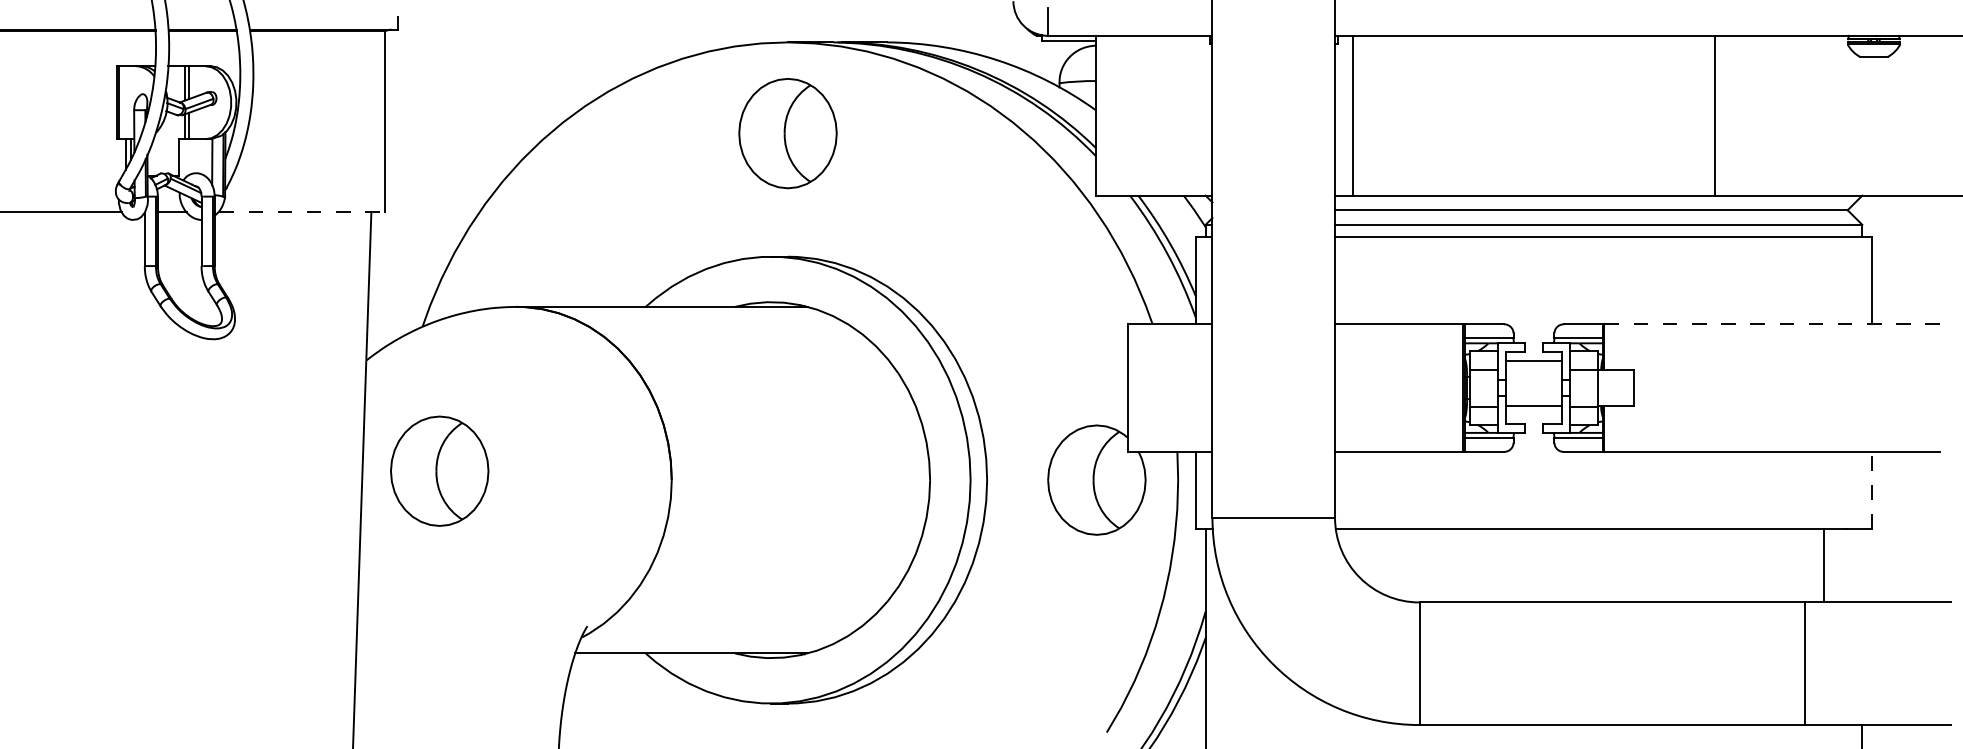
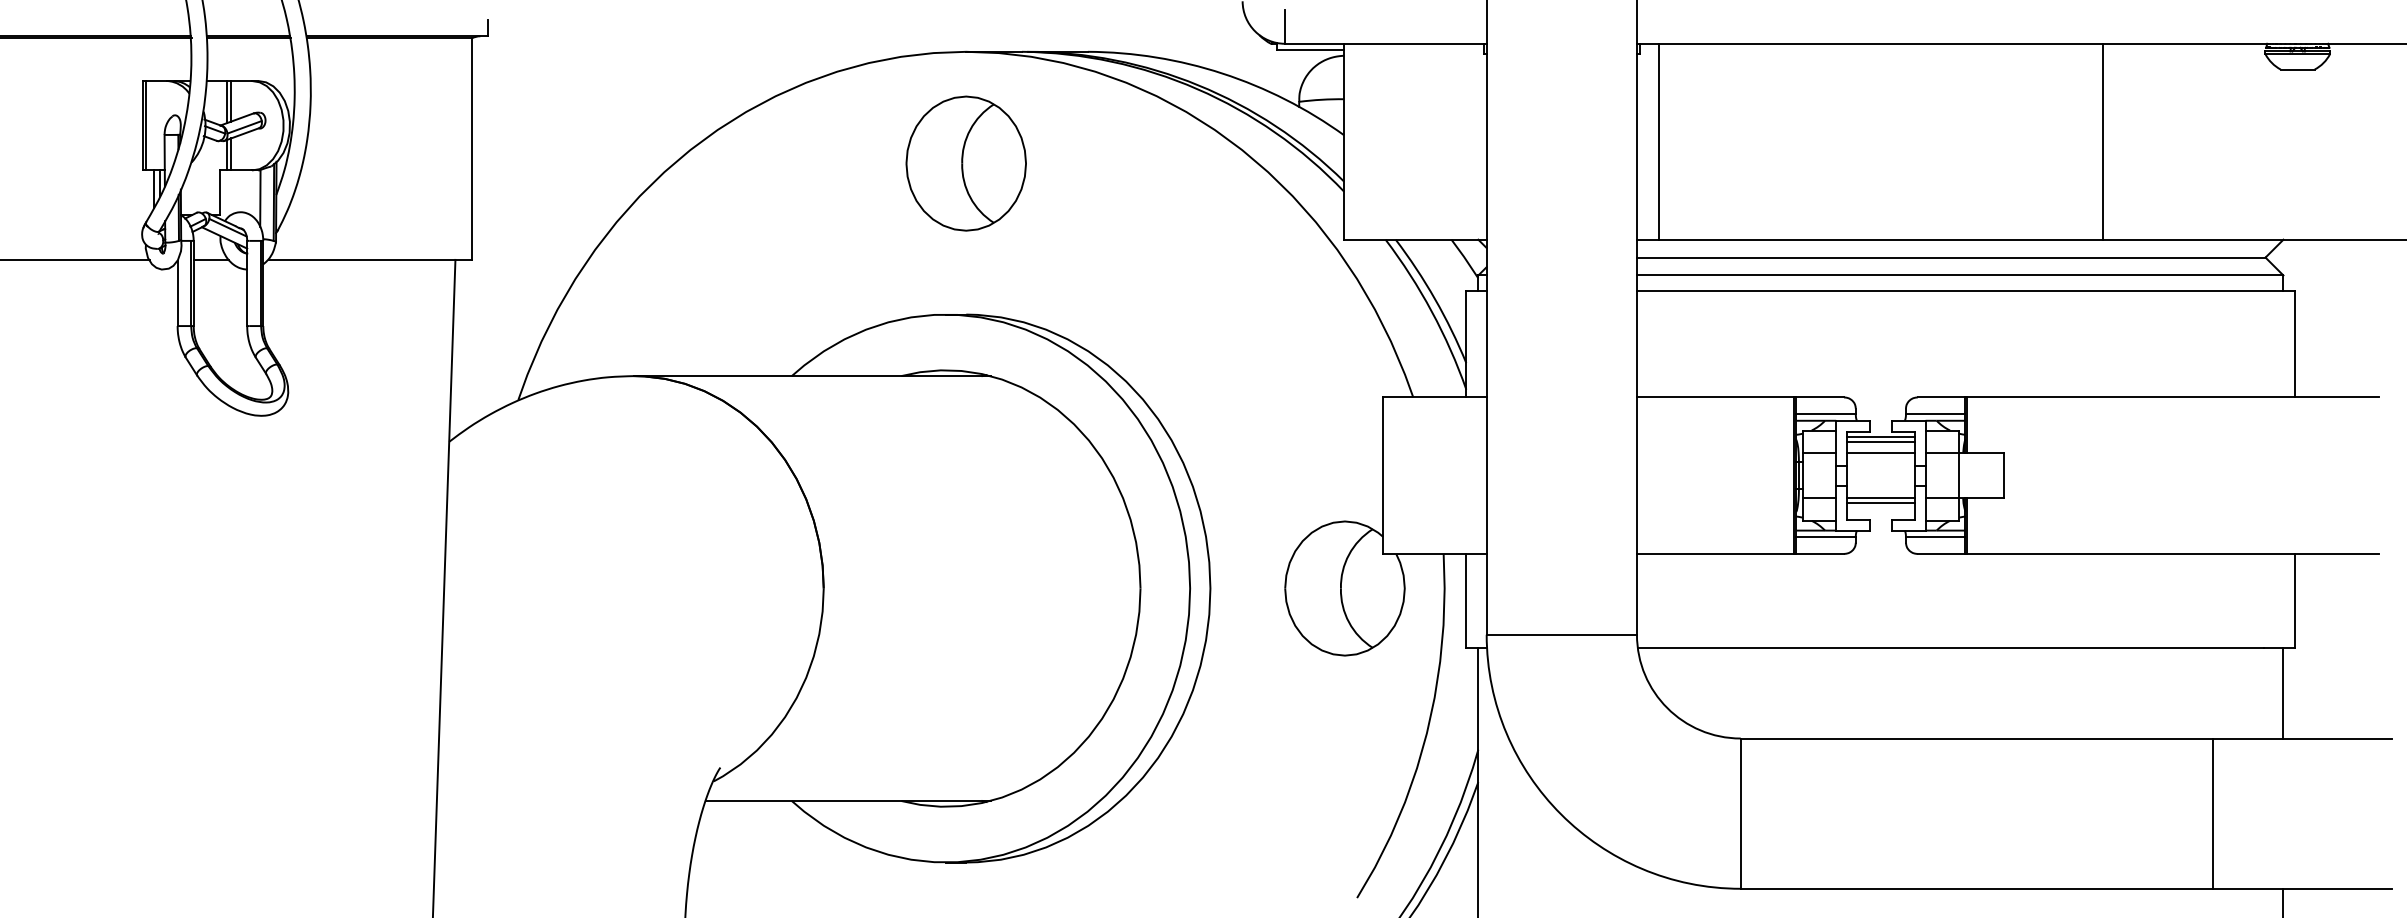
line: (302, 211) -> (371, 259), dashed -> solid
line: (1772, 324) -> (2173, 397), dashed -> solid
line: (1533, 356) -> (1880, 436), added
line: (1533, 370) -> (1880, 453), added
line: (1533, 409) -> (1880, 502), added
part: (439, 471) -> (538, 577), removed
line: (1872, 489) -> (2295, 600), dashed -> solid
line: (1824, 565) -> (2283, 693), moved

